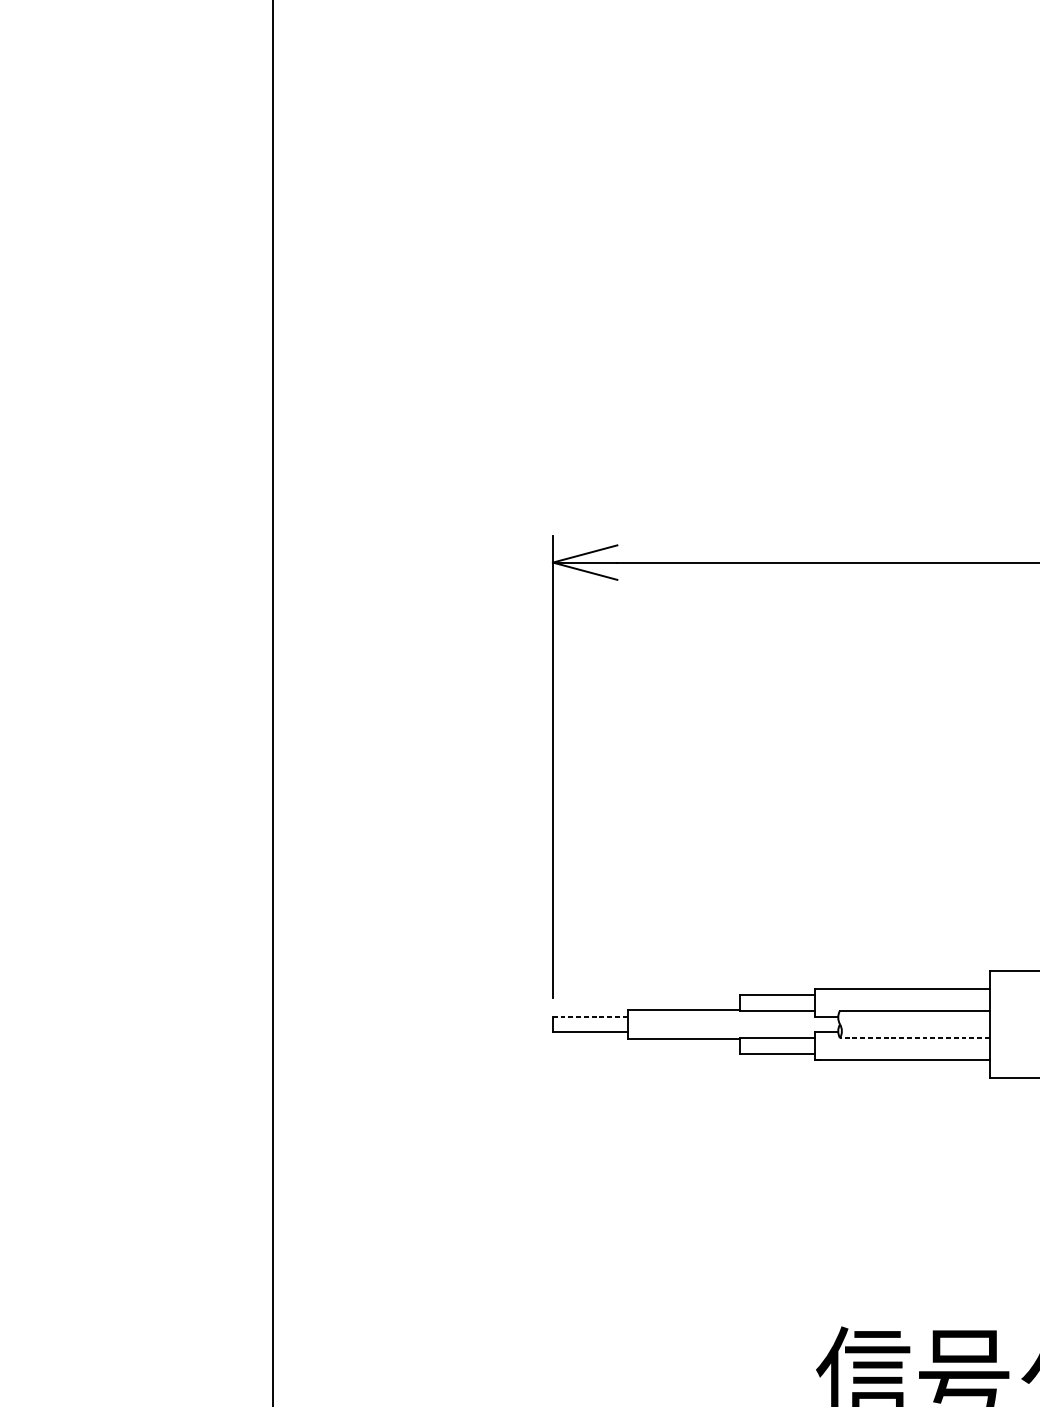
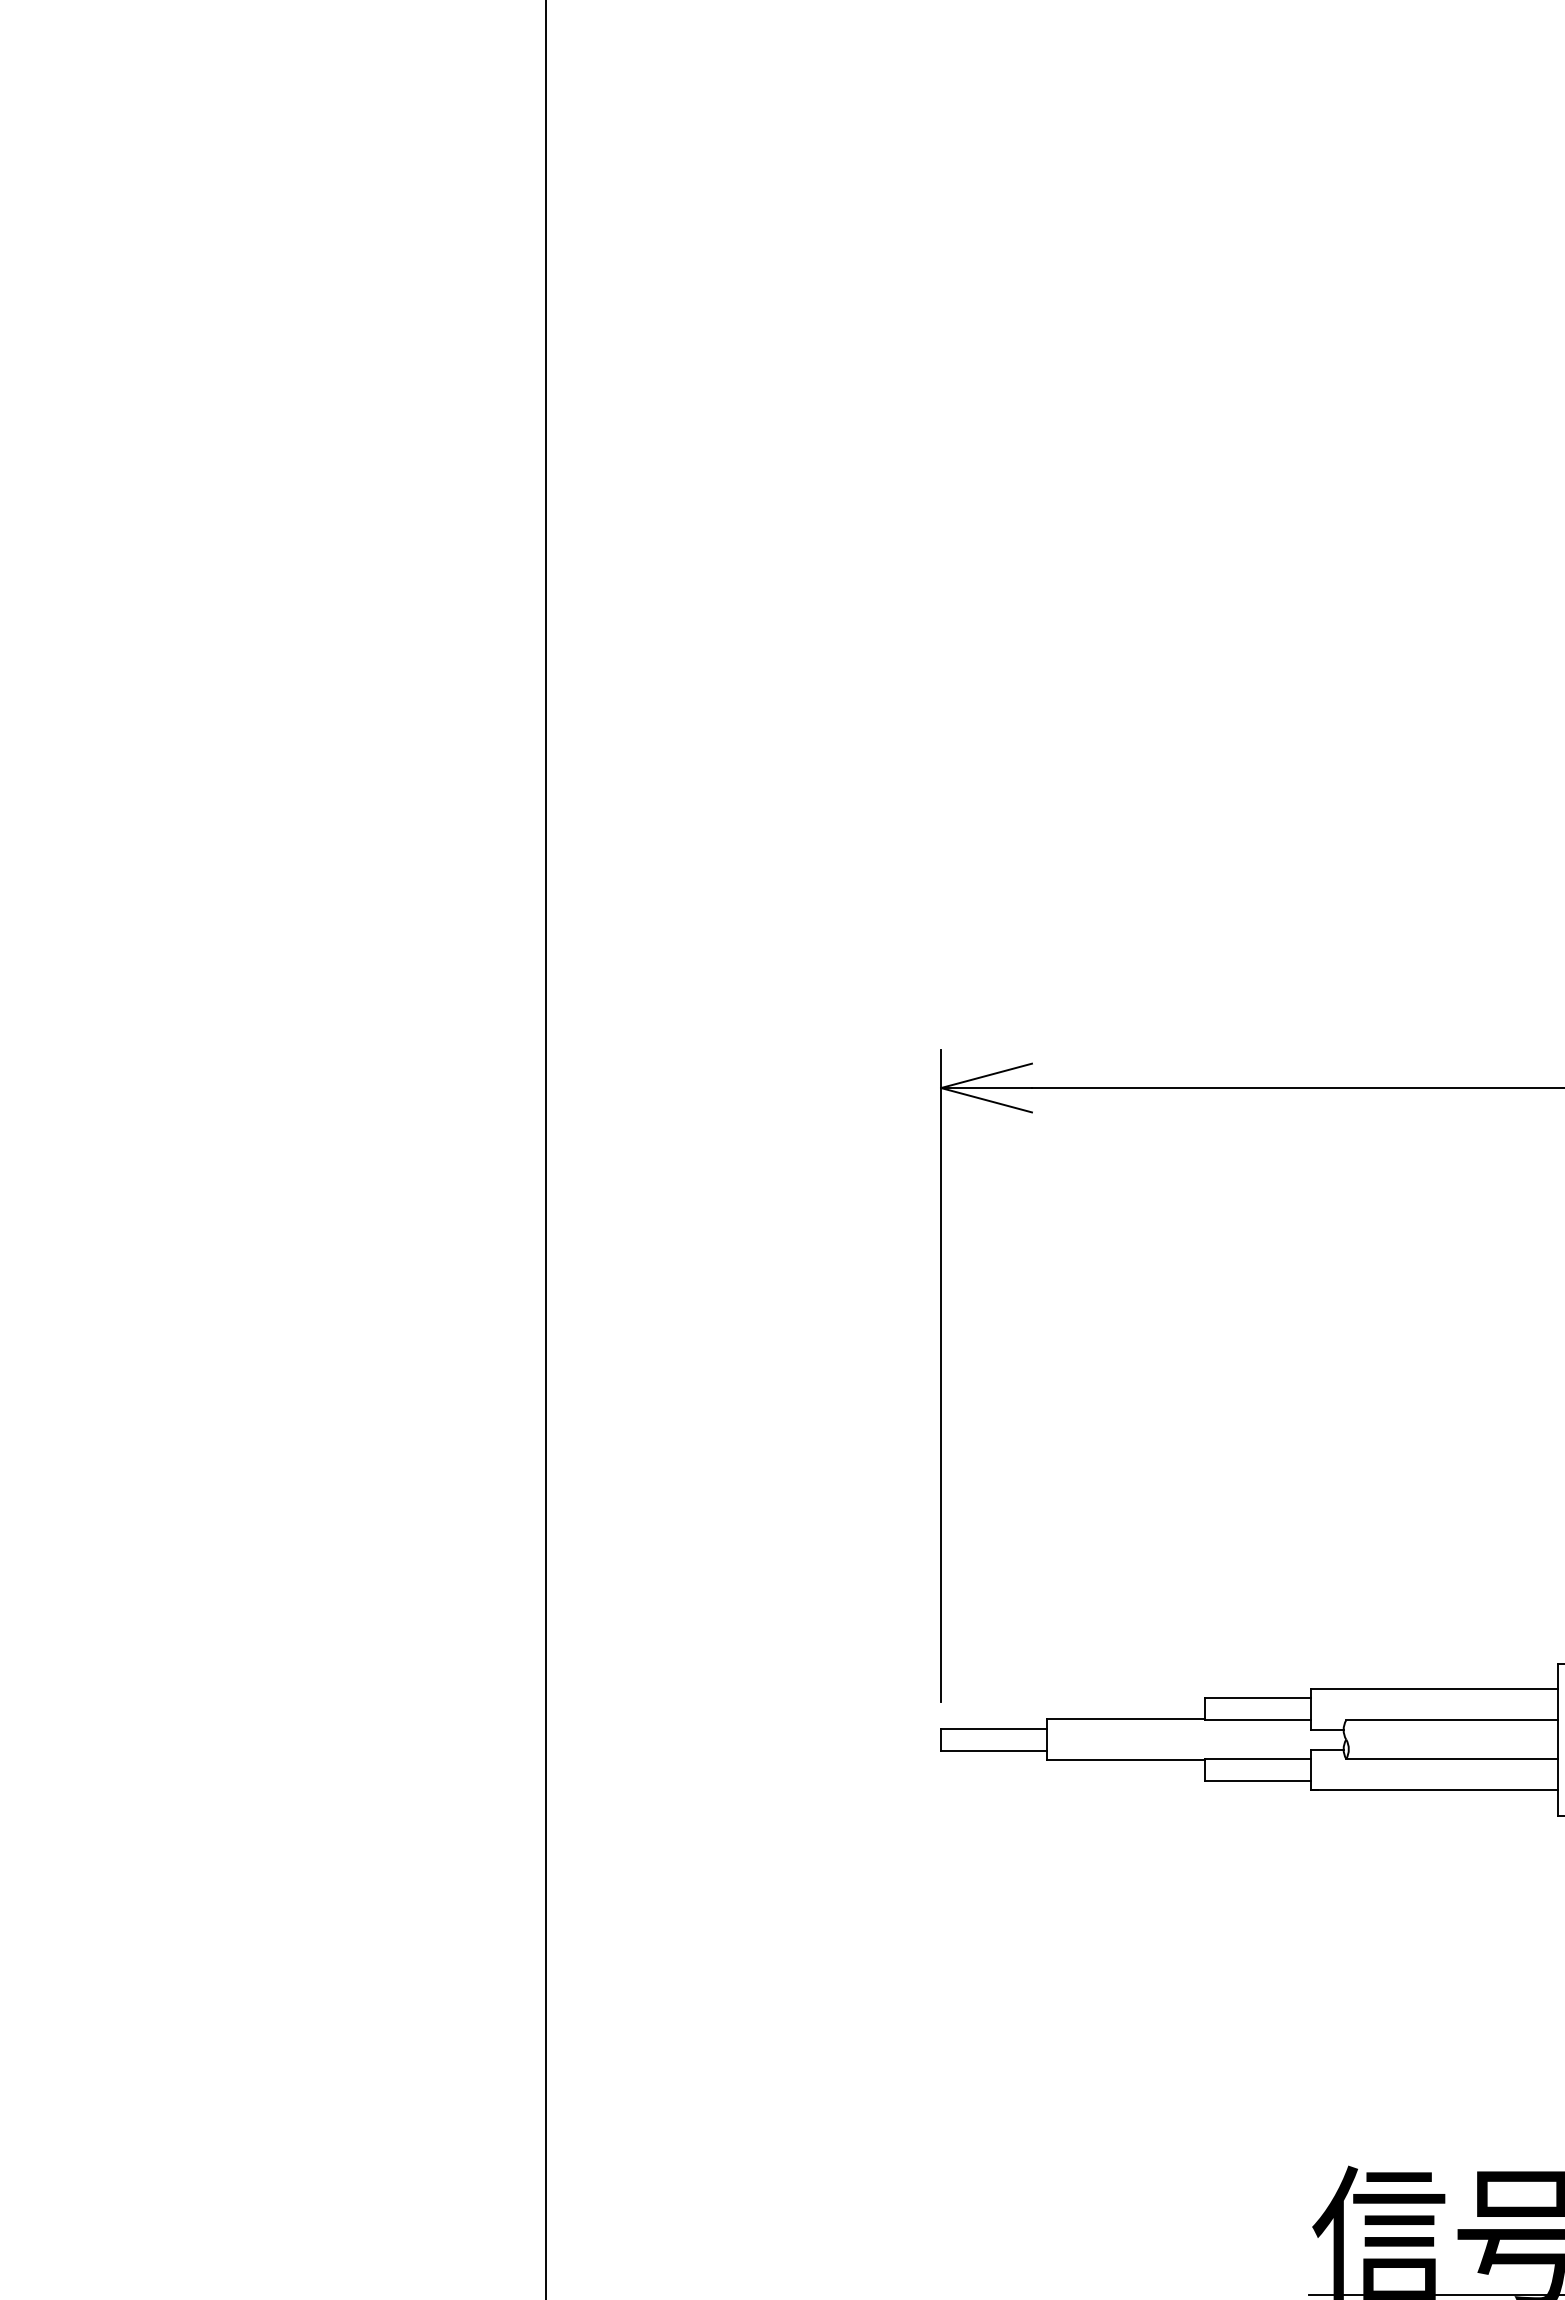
line: (590, 1016) -> (993, 1728), dashed -> solid
line: (914, 1038) -> (1451, 1759), dashed -> solid

